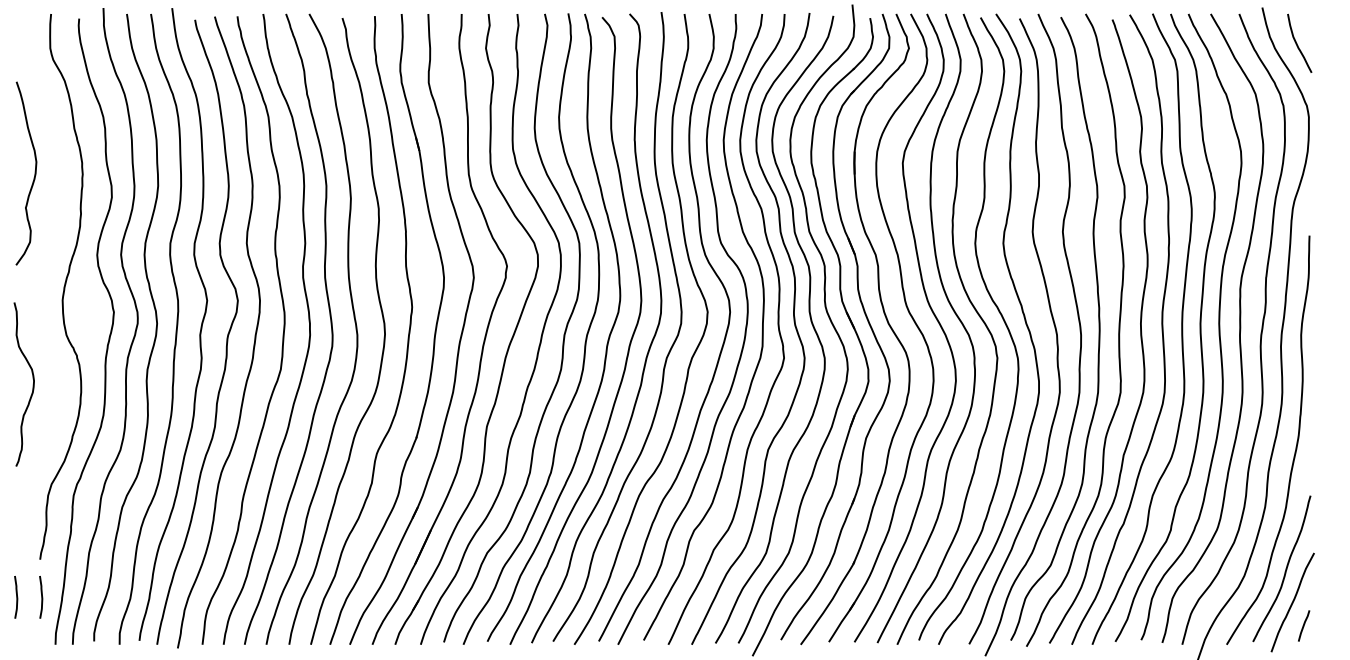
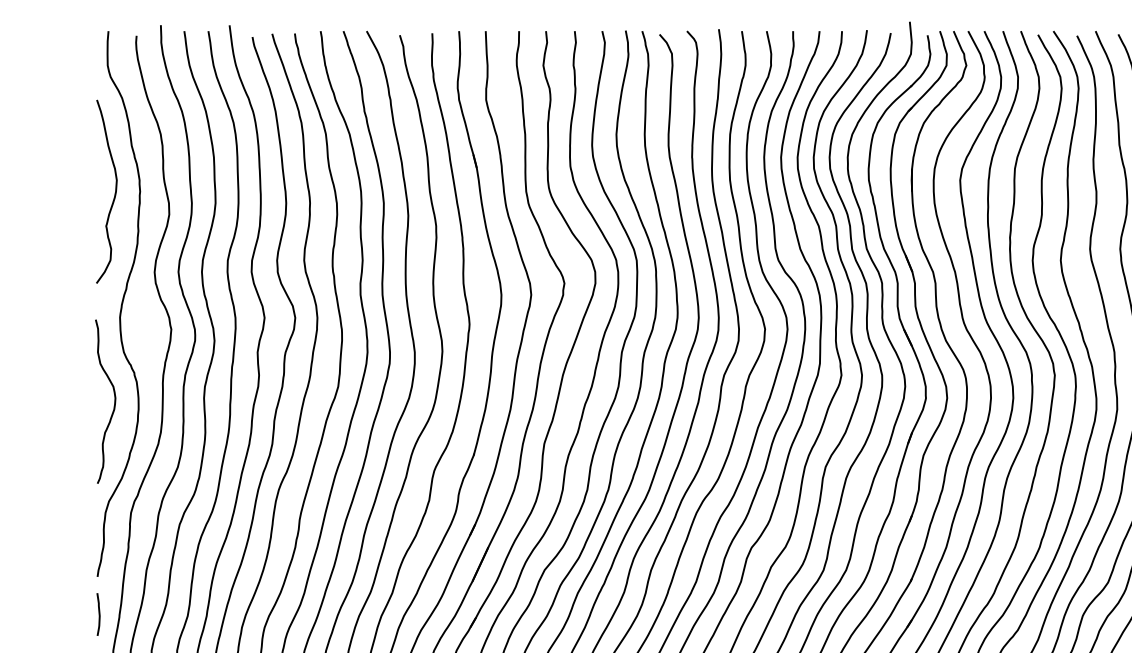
curve: (34, 173) -> (114, 191), moved
curve: (32, 384) -> (113, 401), moved
curve: (16, 597) -> (73, 614), removed

